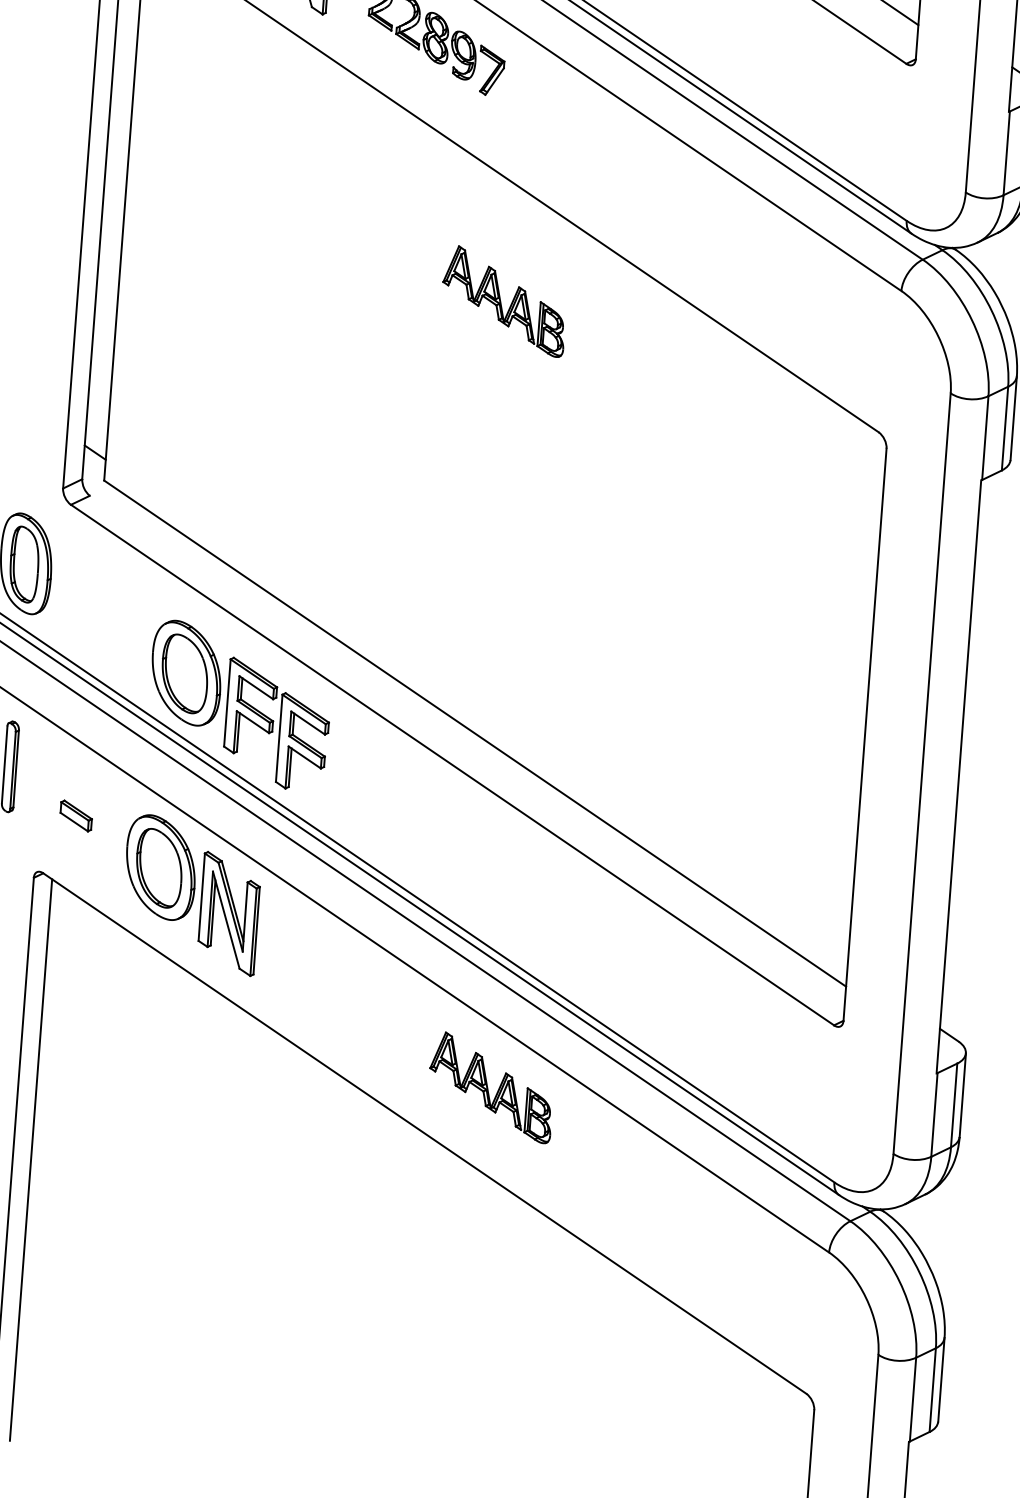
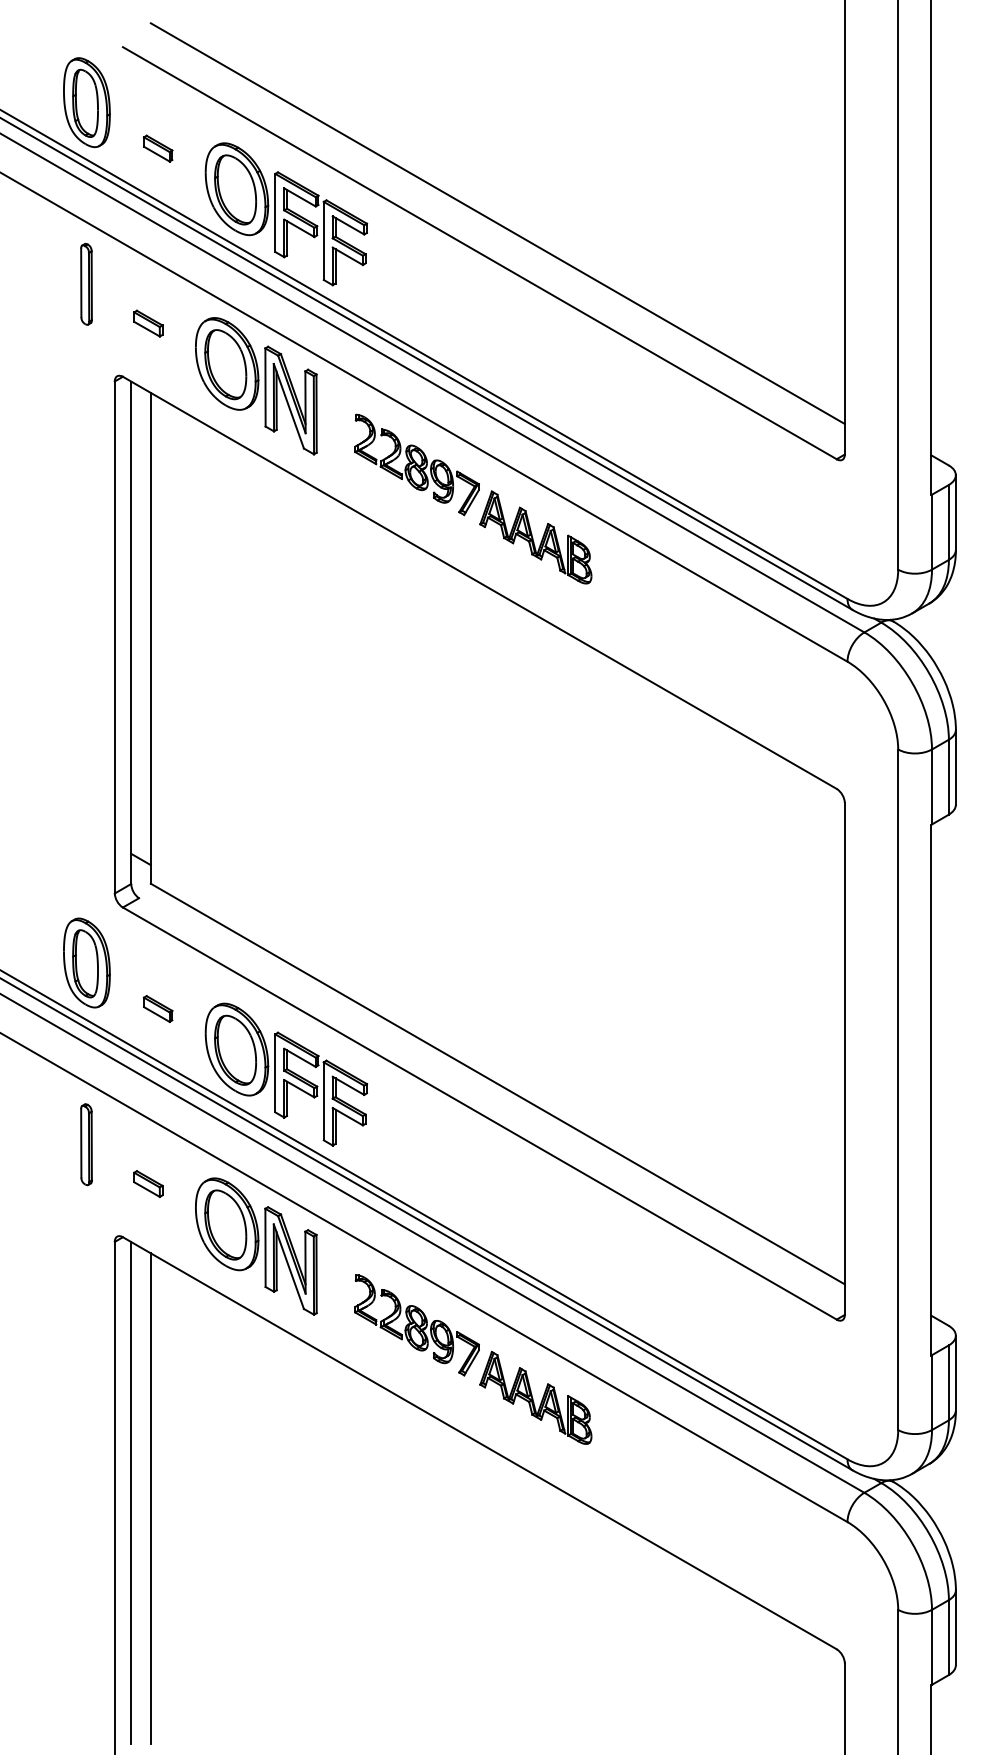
part: (503, 301) -> (535, 537), moved
part: (101, 620) -> (157, 1008), added
part: (363, 996) -> (416, 1325), added
line: (52, 1167) -> (150, 1498), added

